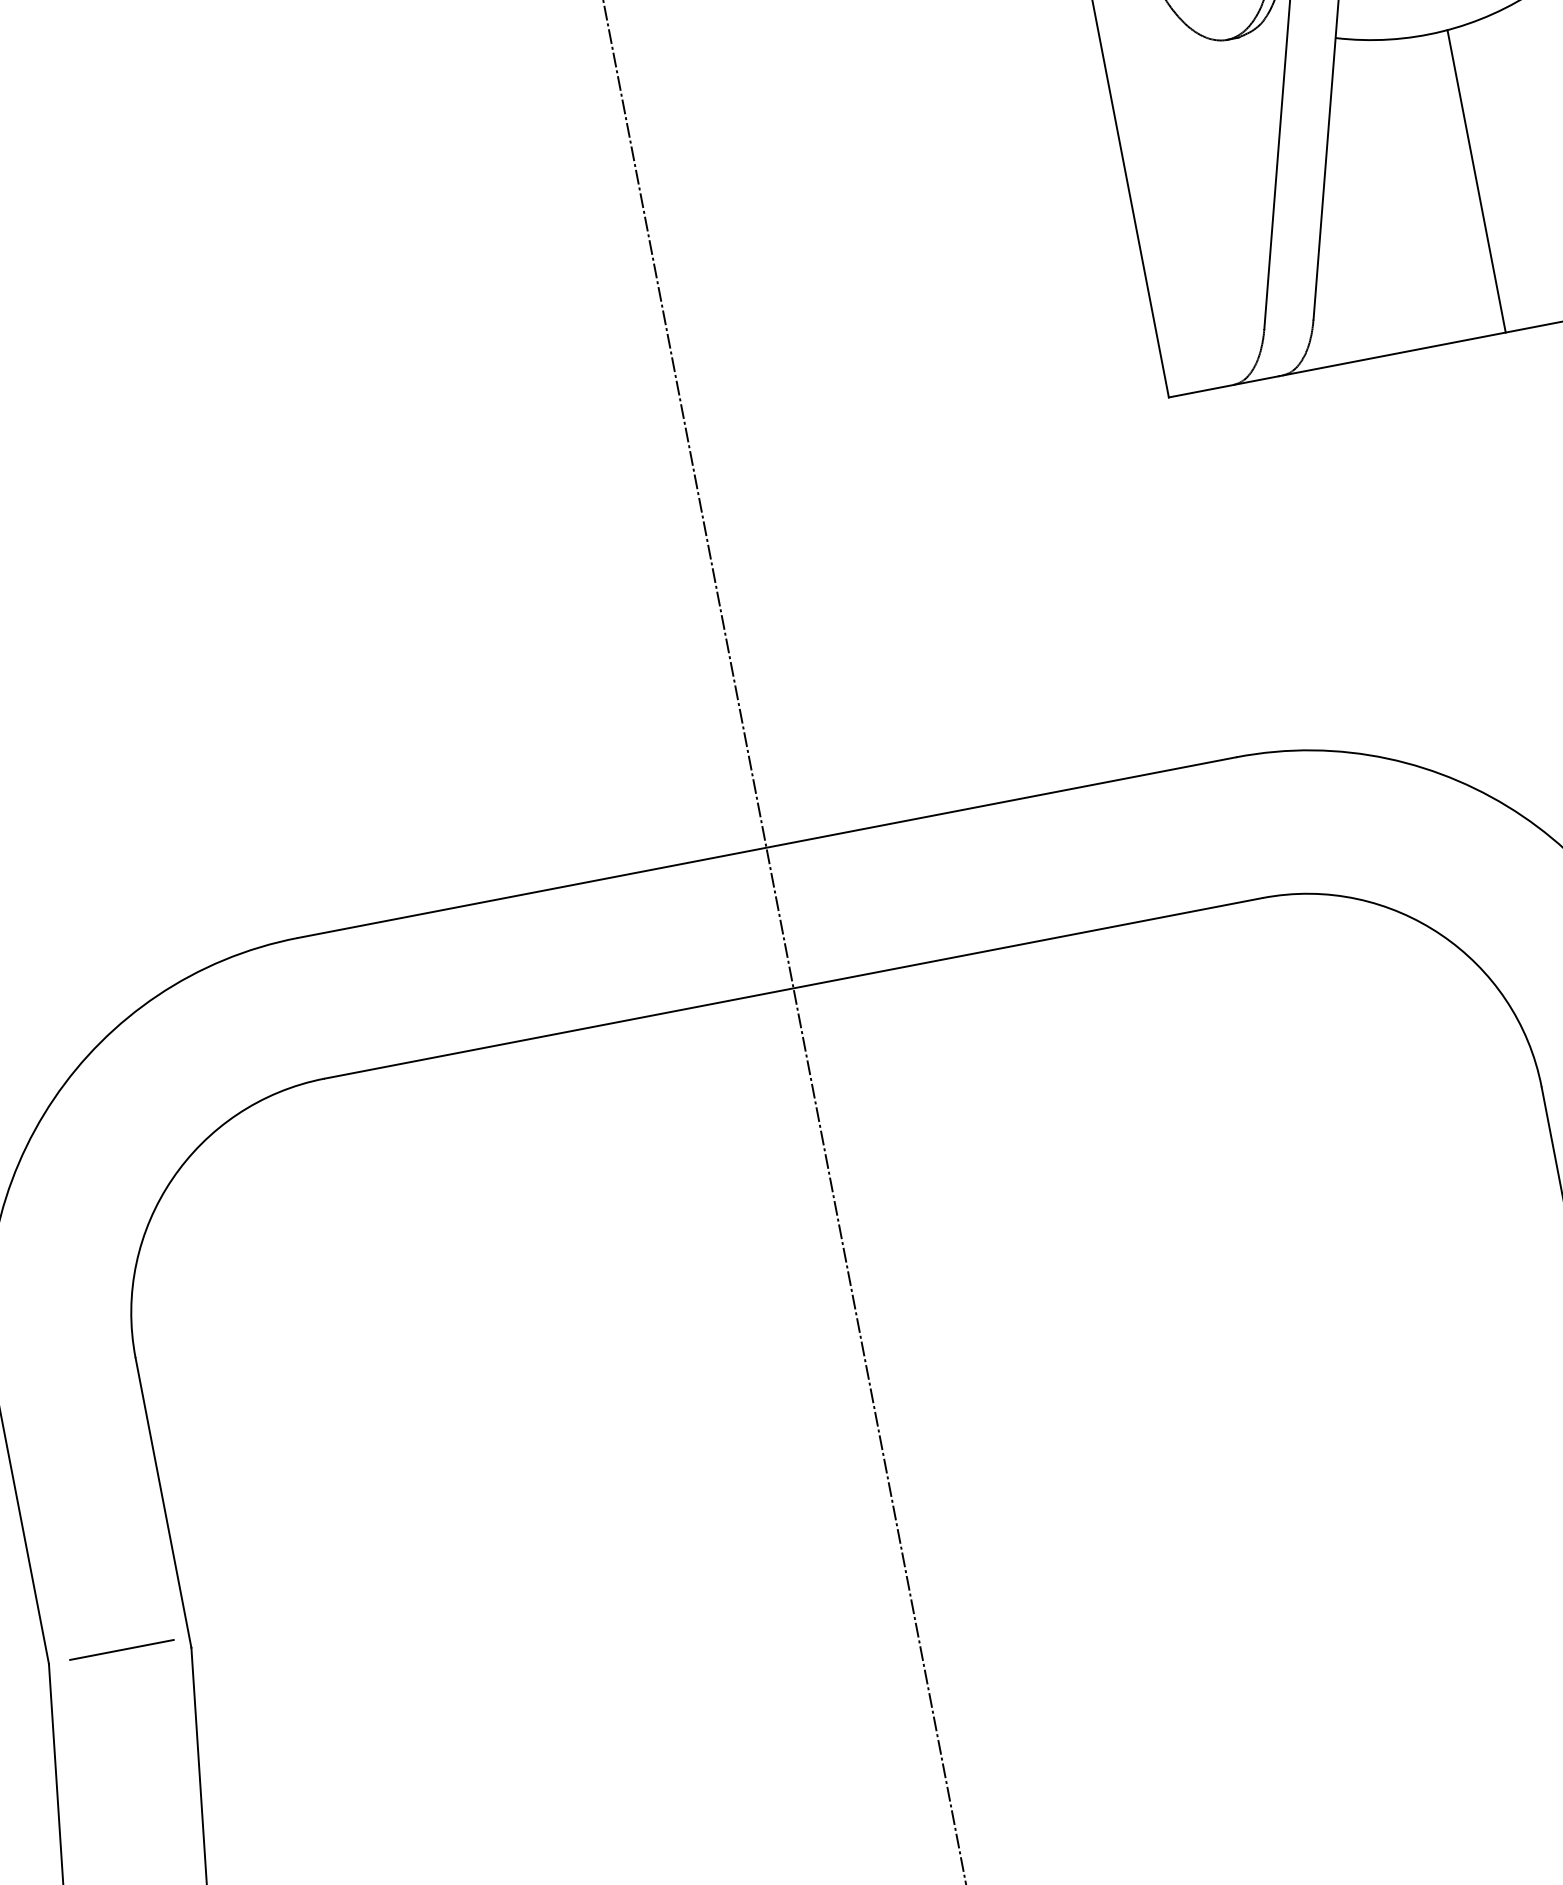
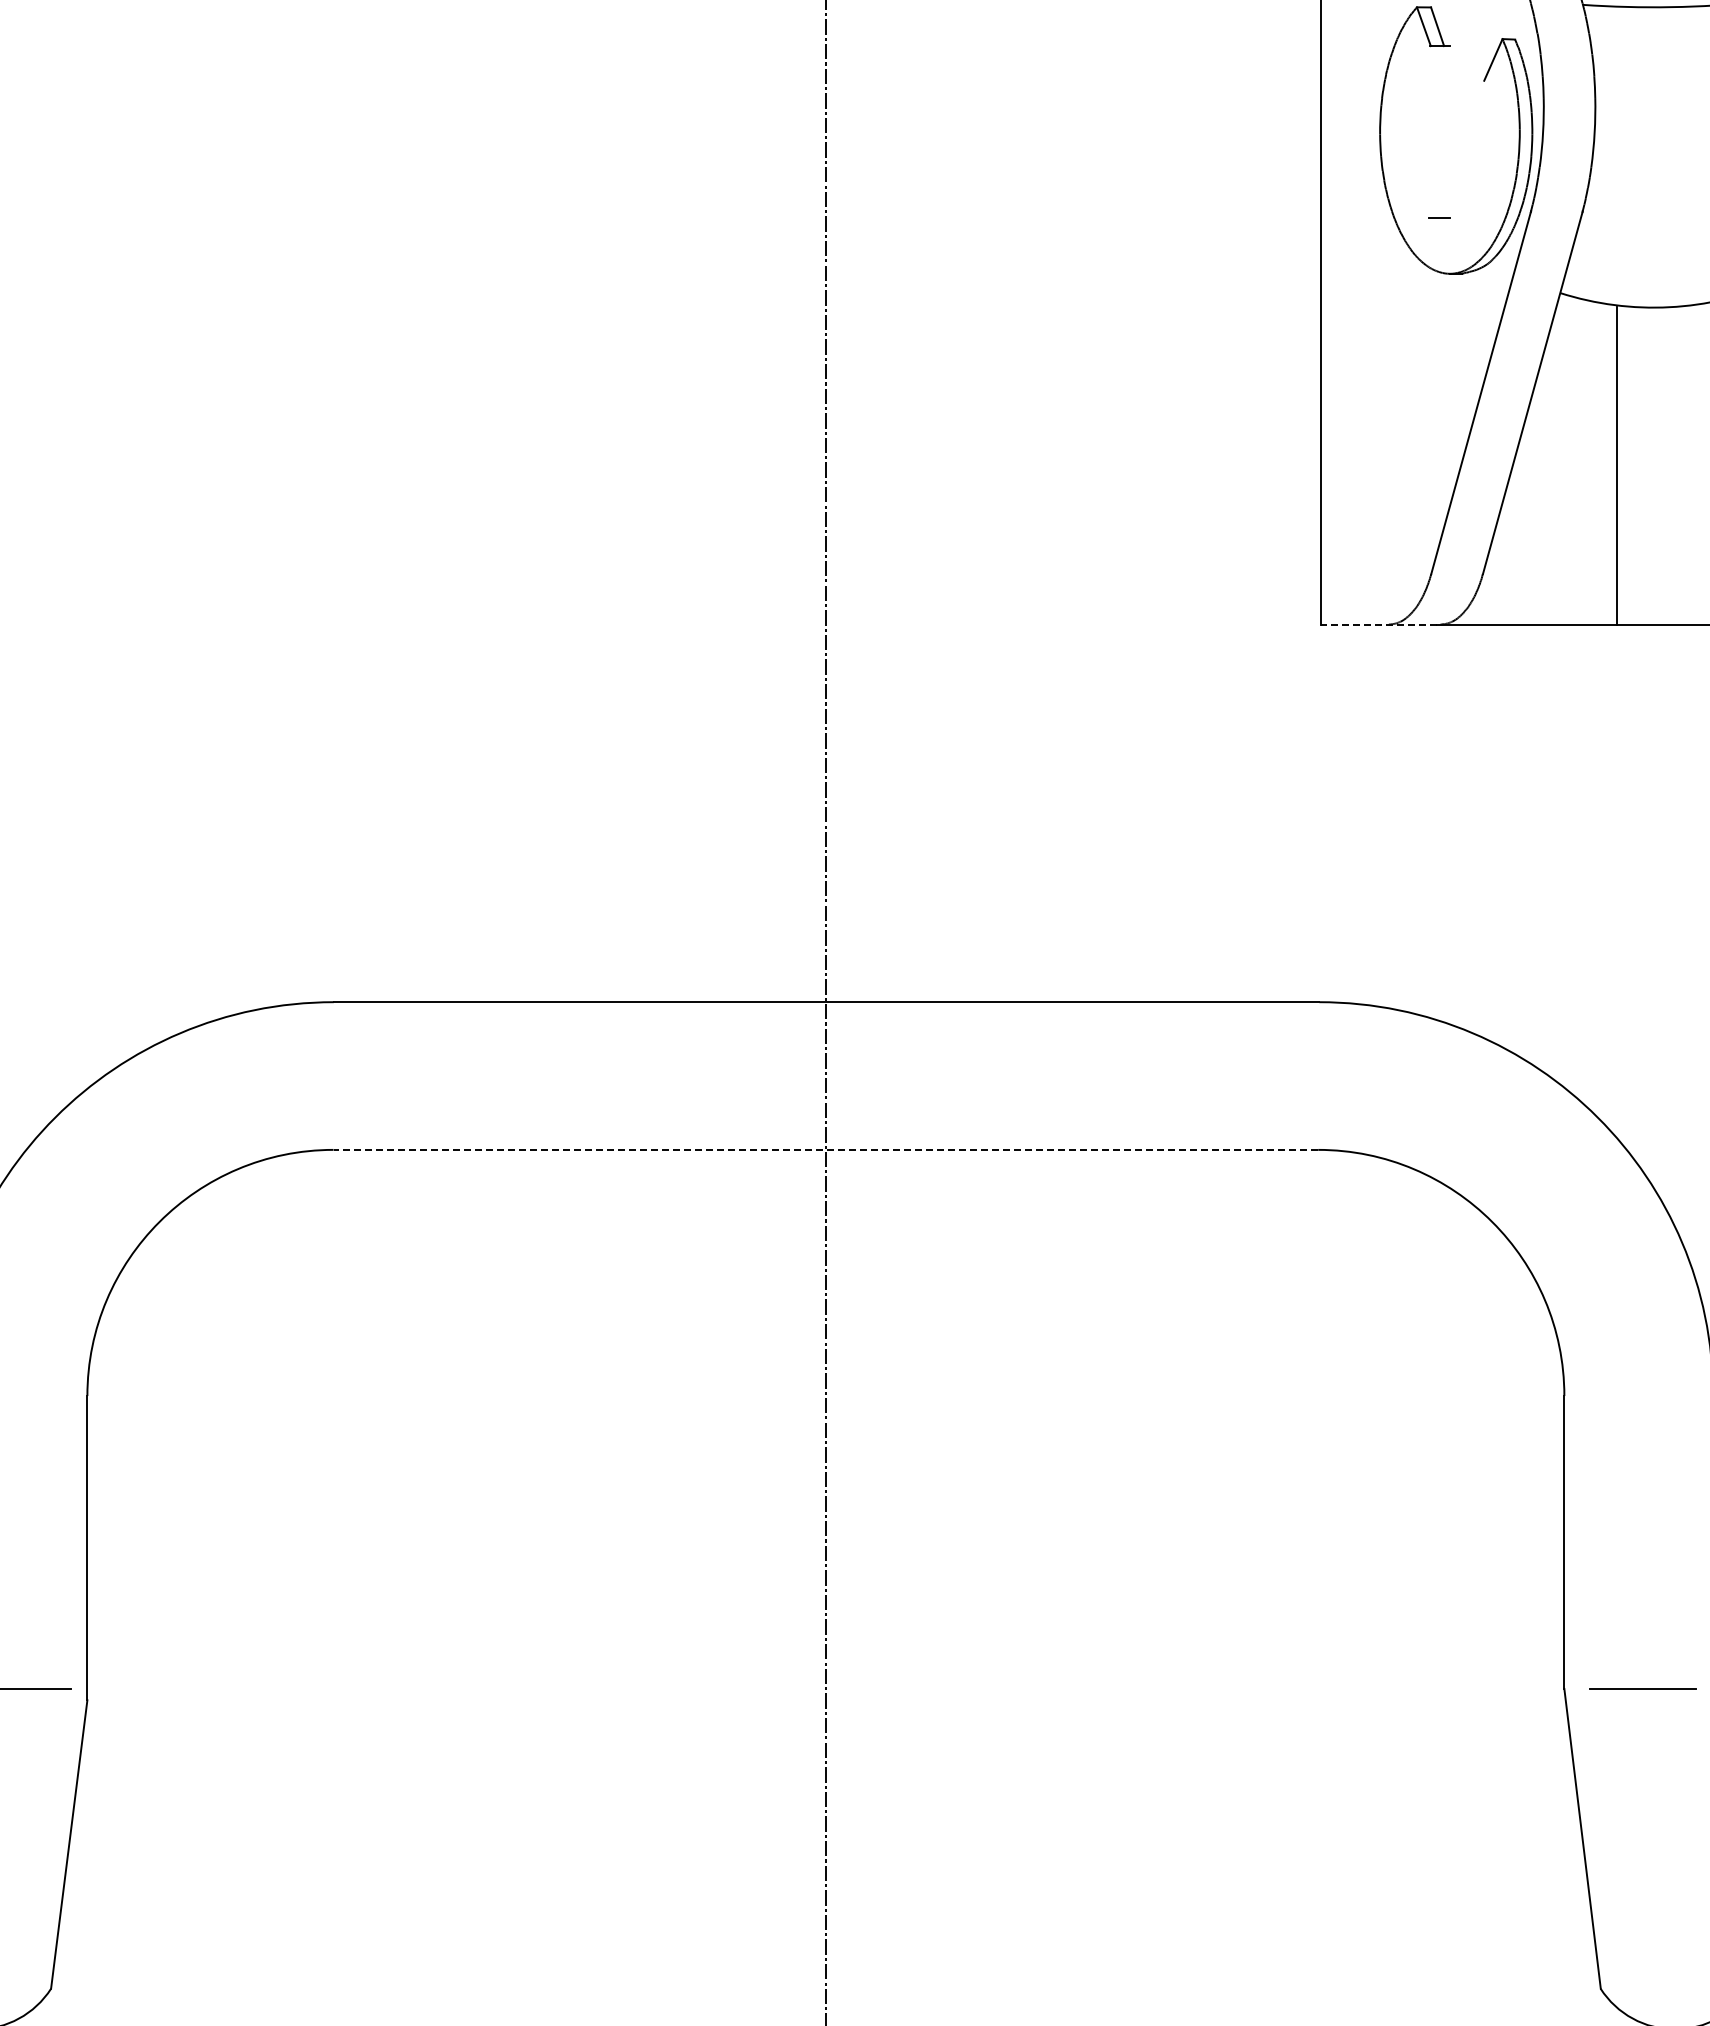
line: (1476, 181) -> (1617, 465), moved
line: (1224, 386) -> (1379, 624), solid -> dashed
line: (793, 988) -> (825, 1149), solid -> dashed

